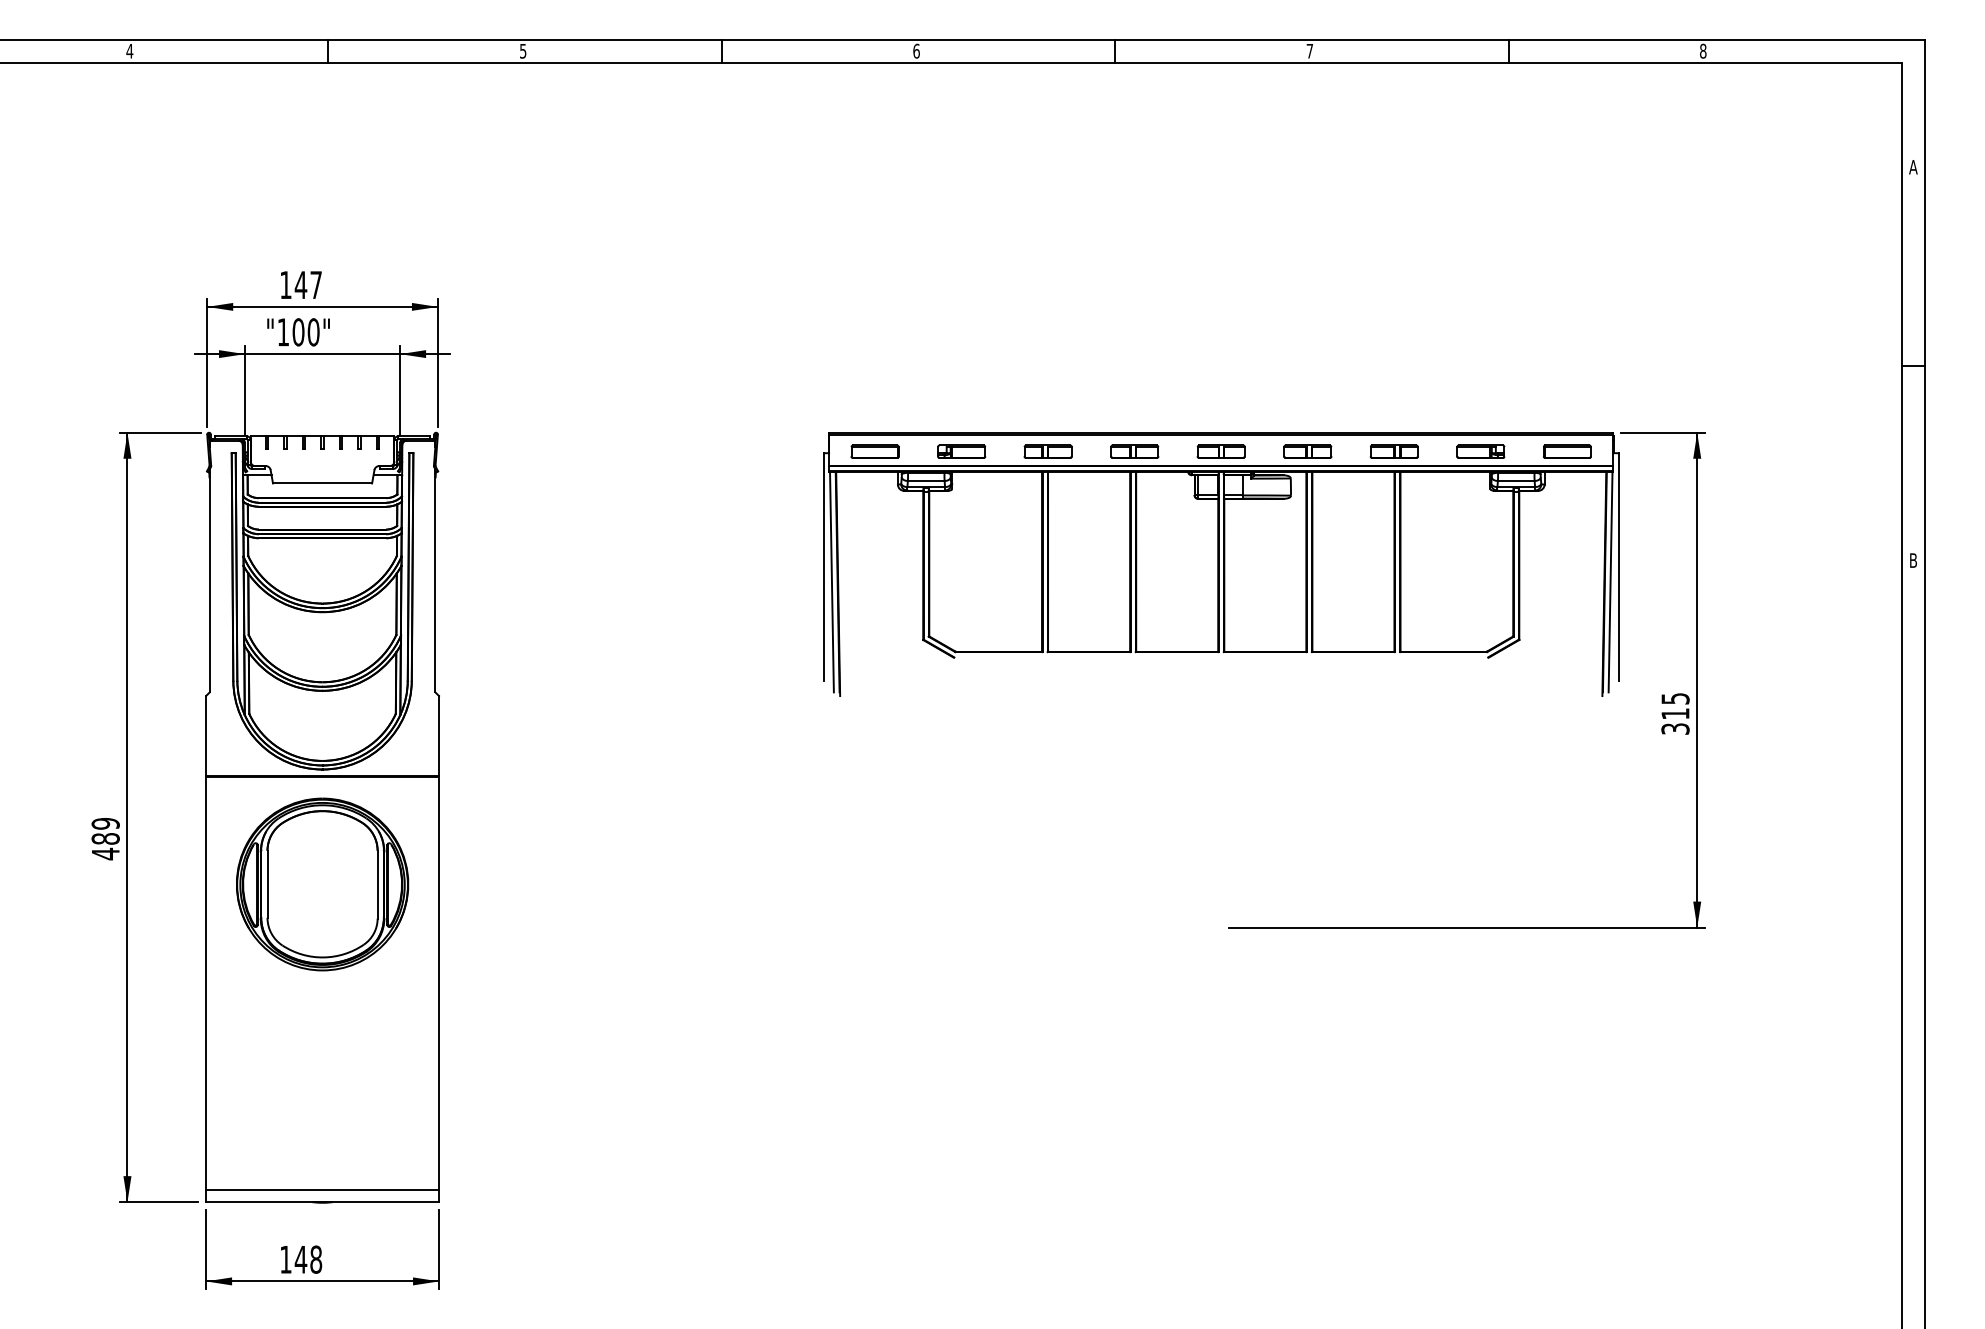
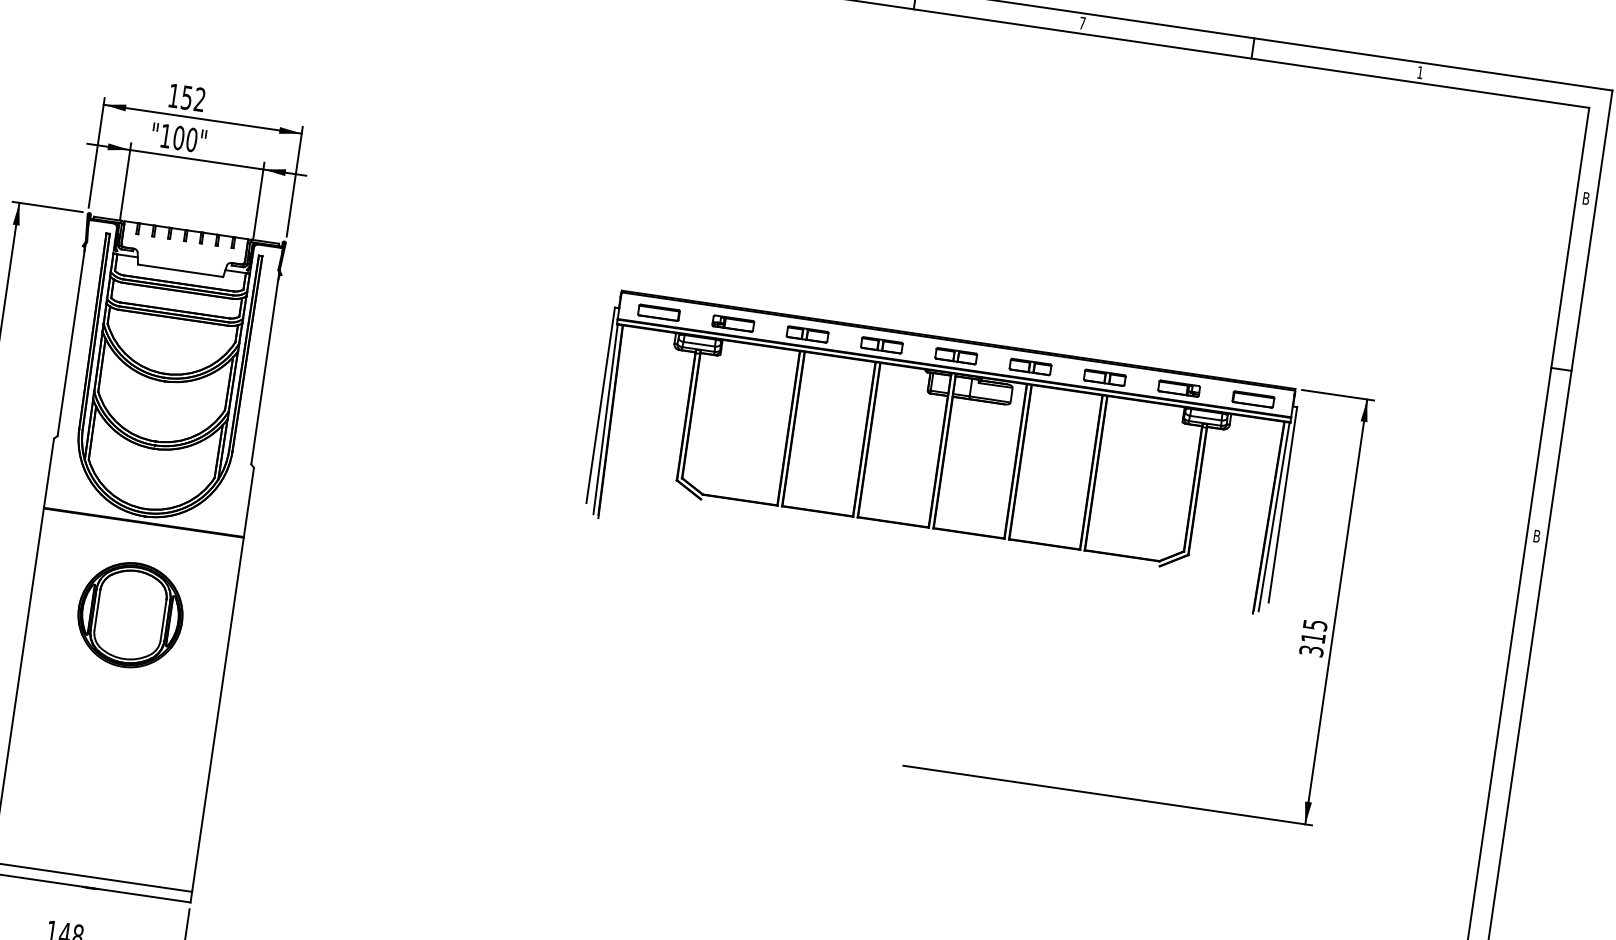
text: (1703, 50) -> (1420, 72), 8 -> 1
text: (1913, 167) -> (1586, 198), A -> B
text: (307, 285) -> (192, 98), 147 -> 152
part: (322, 884) -> (130, 615), size x0.7

